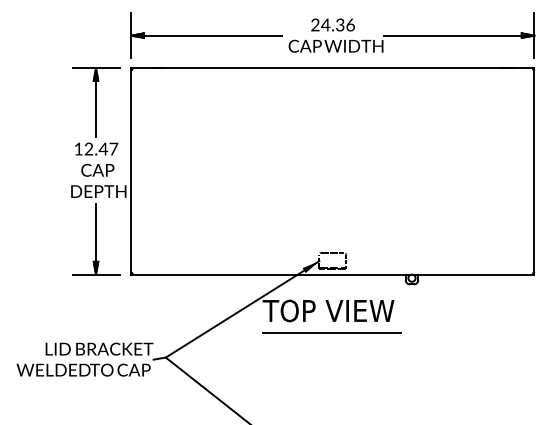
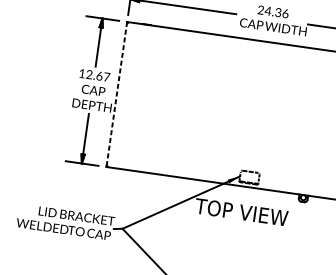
text: (103, 149) -> (99, 76), 12.47 -> 12.67
line: (131, 171) -> (117, 94), solid -> dashed
line: (331, 332) -> (241, 227), removed

